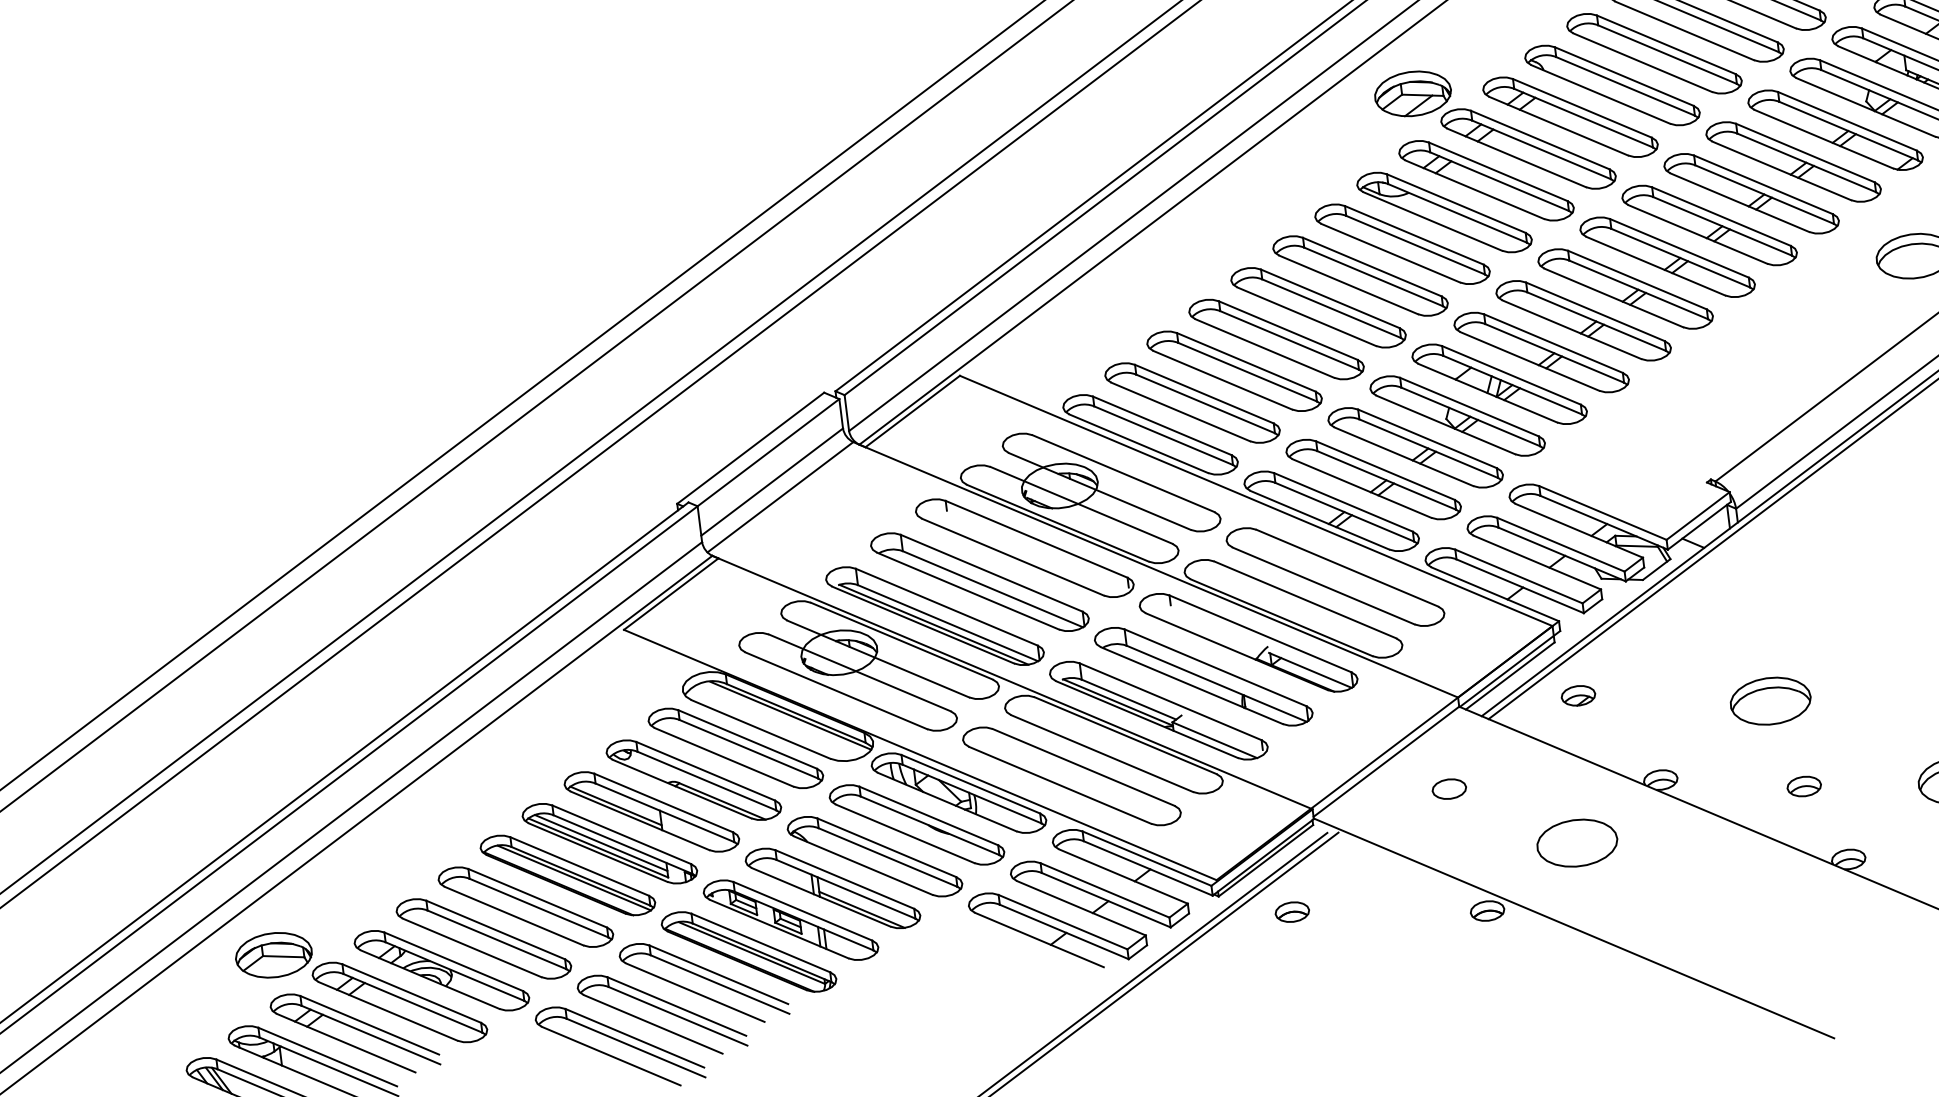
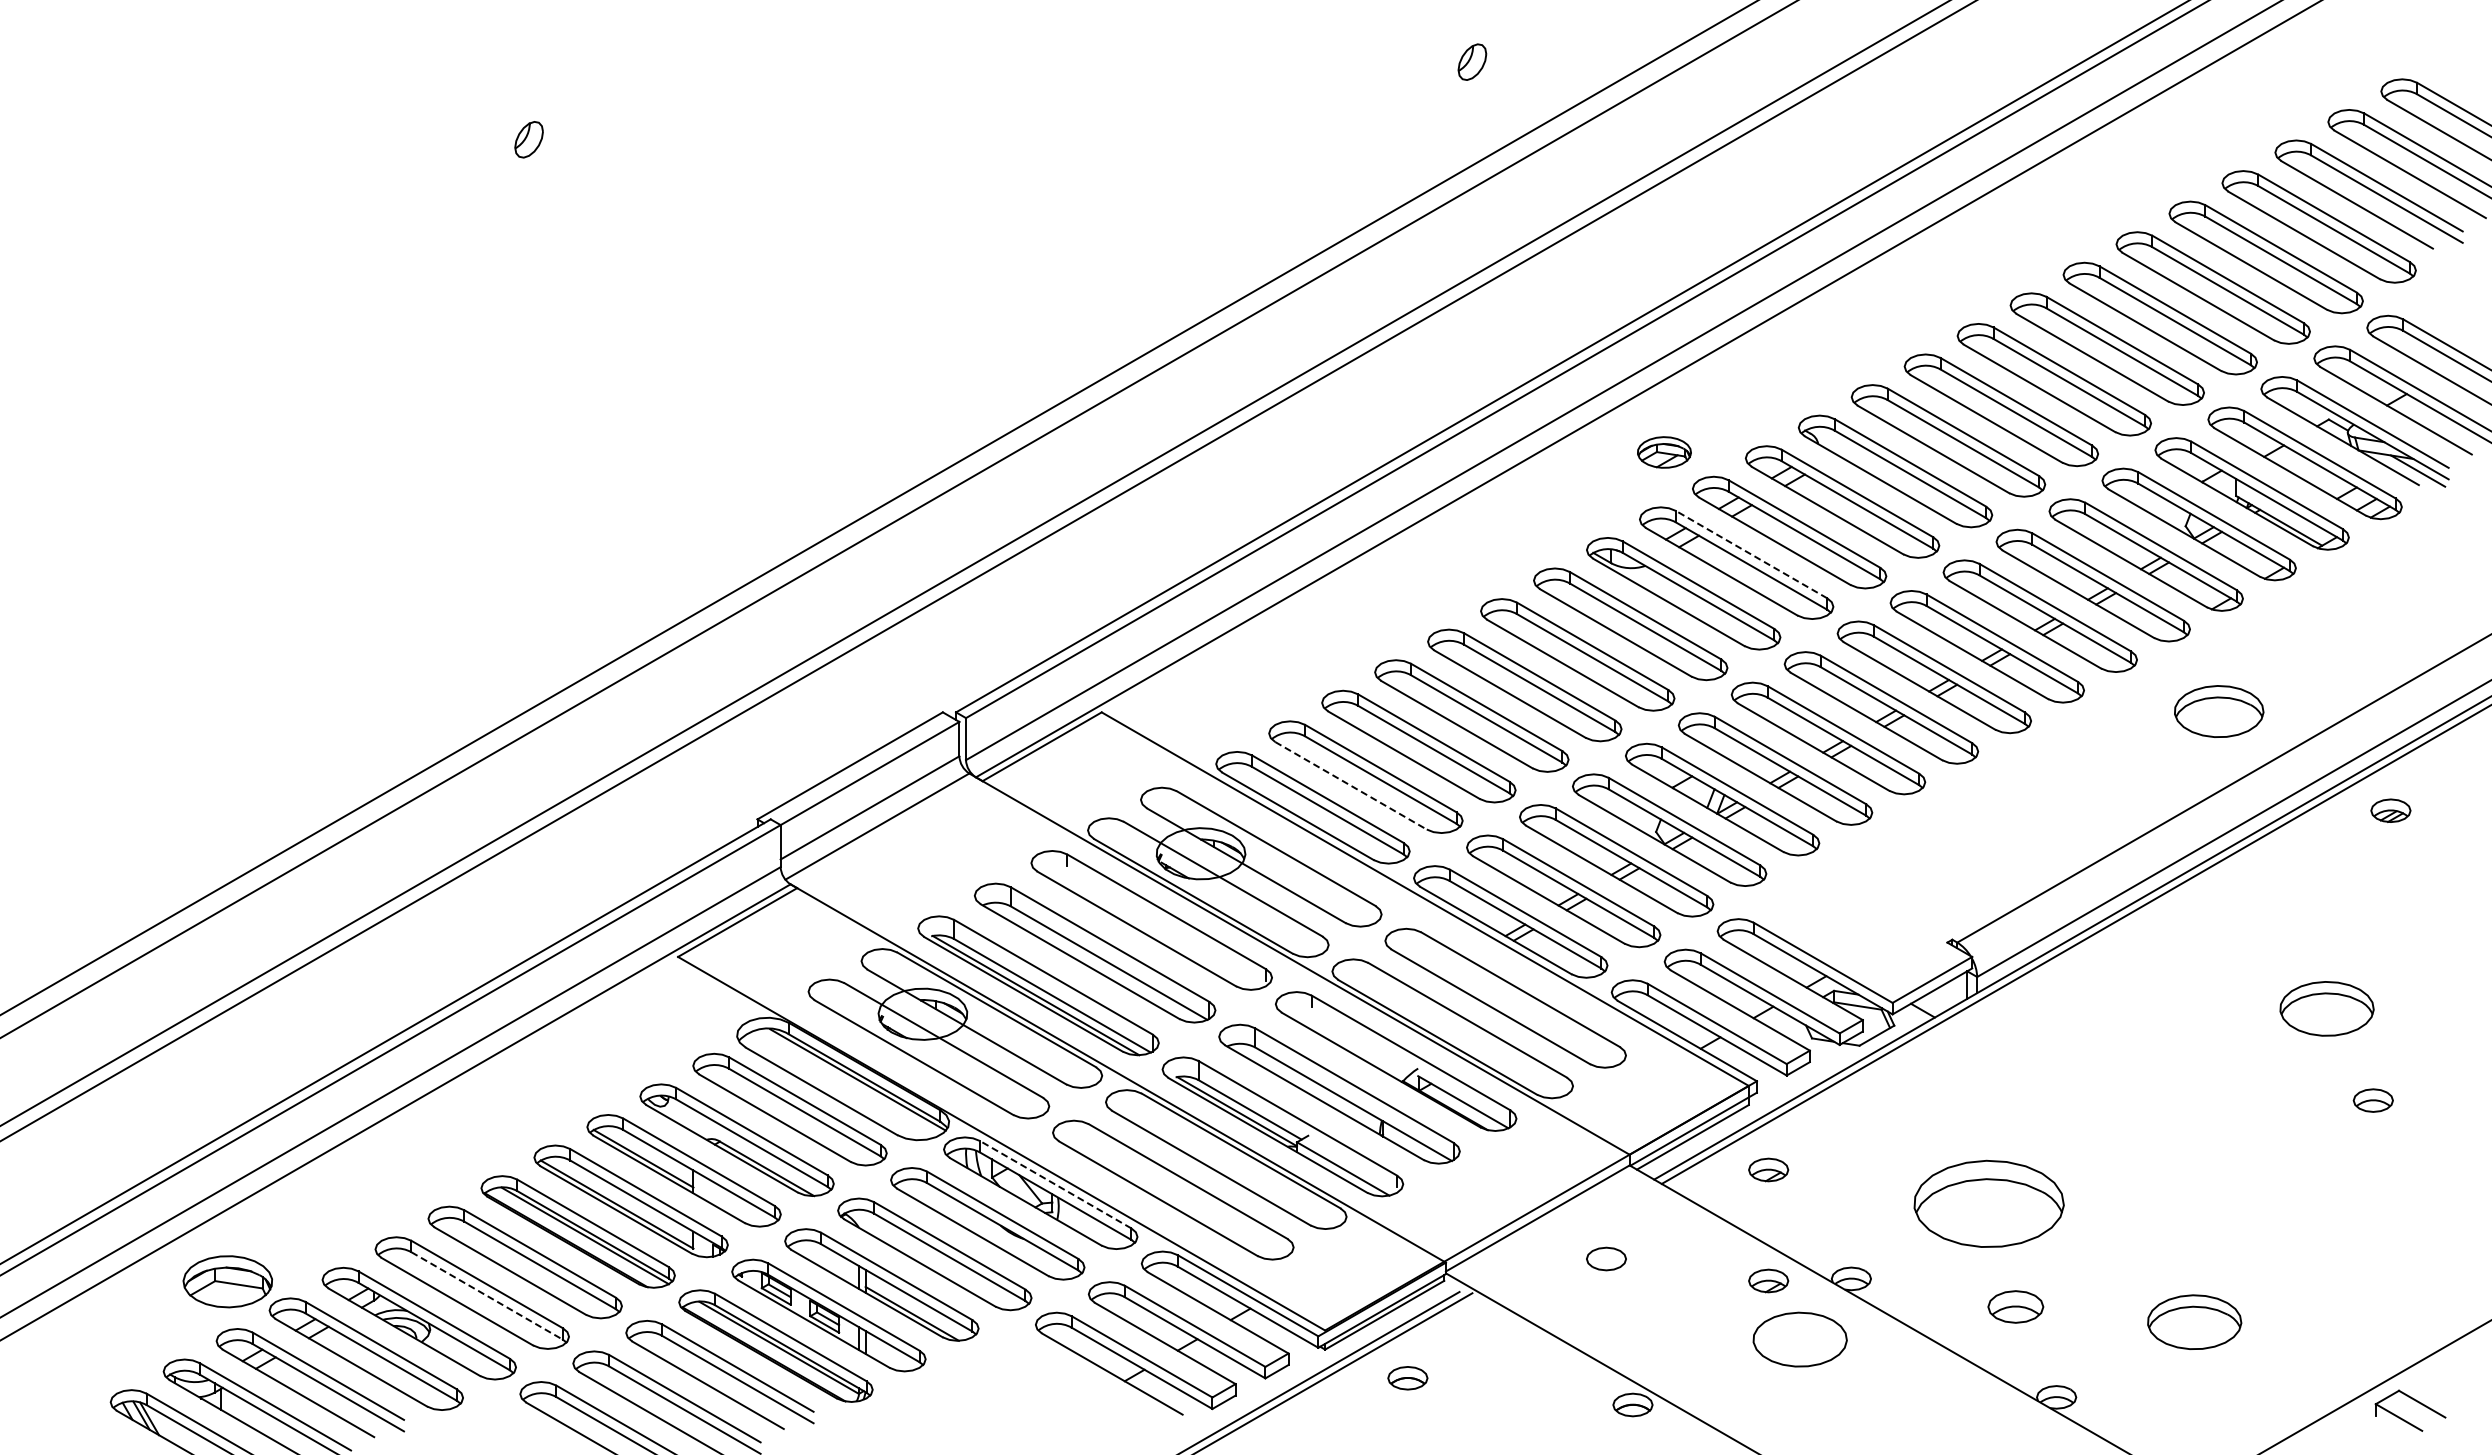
part: (1413, 93) -> (1664, 452), size x0.6
line: (1498, 171) -> (1751, 554), solid -> dashed
line: (1181, 412) -> (1351, 786), solid -> dashed
part: (1770, 700) -> (1989, 1203), size x1.6
line: (970, 784) -> (1055, 1184), solid -> dashed
part: (1803, 786) -> (2015, 1306), size x1.4
part: (1590, 790) -> (1768, 1280), added
line: (600, 843) -> (620, 1199), removed
part: (1576, 843) -> (1799, 1339), moved
line: (497, 940) -> (487, 1296), solid -> dashed

